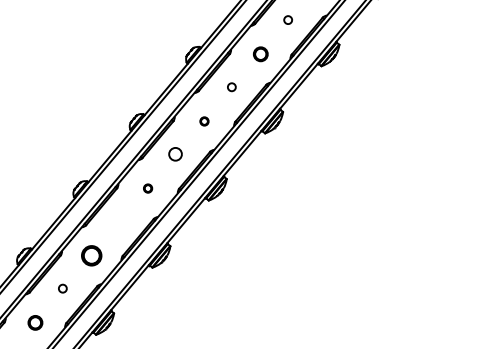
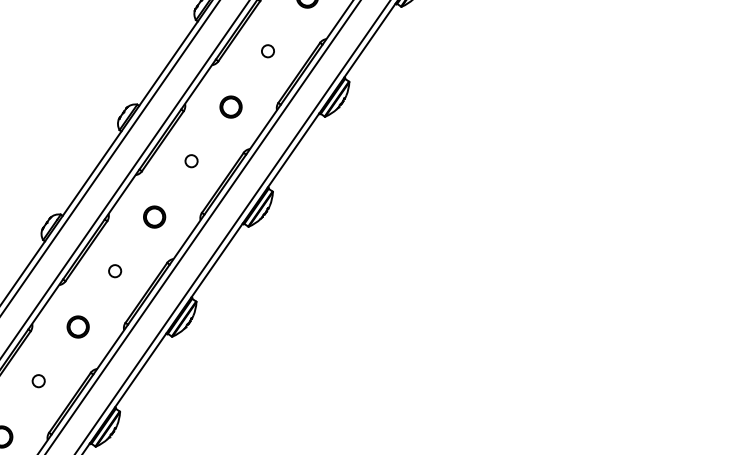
part: (204, 121) -> (231, 107), size x1.67
circle: (175, 154) -> (191, 161), size x0.62
part: (147, 188) -> (153, 217), size x1.67
circle: (118, 221) -> (114, 271), added
part: (91, 255) -> (77, 326), size x0.71

